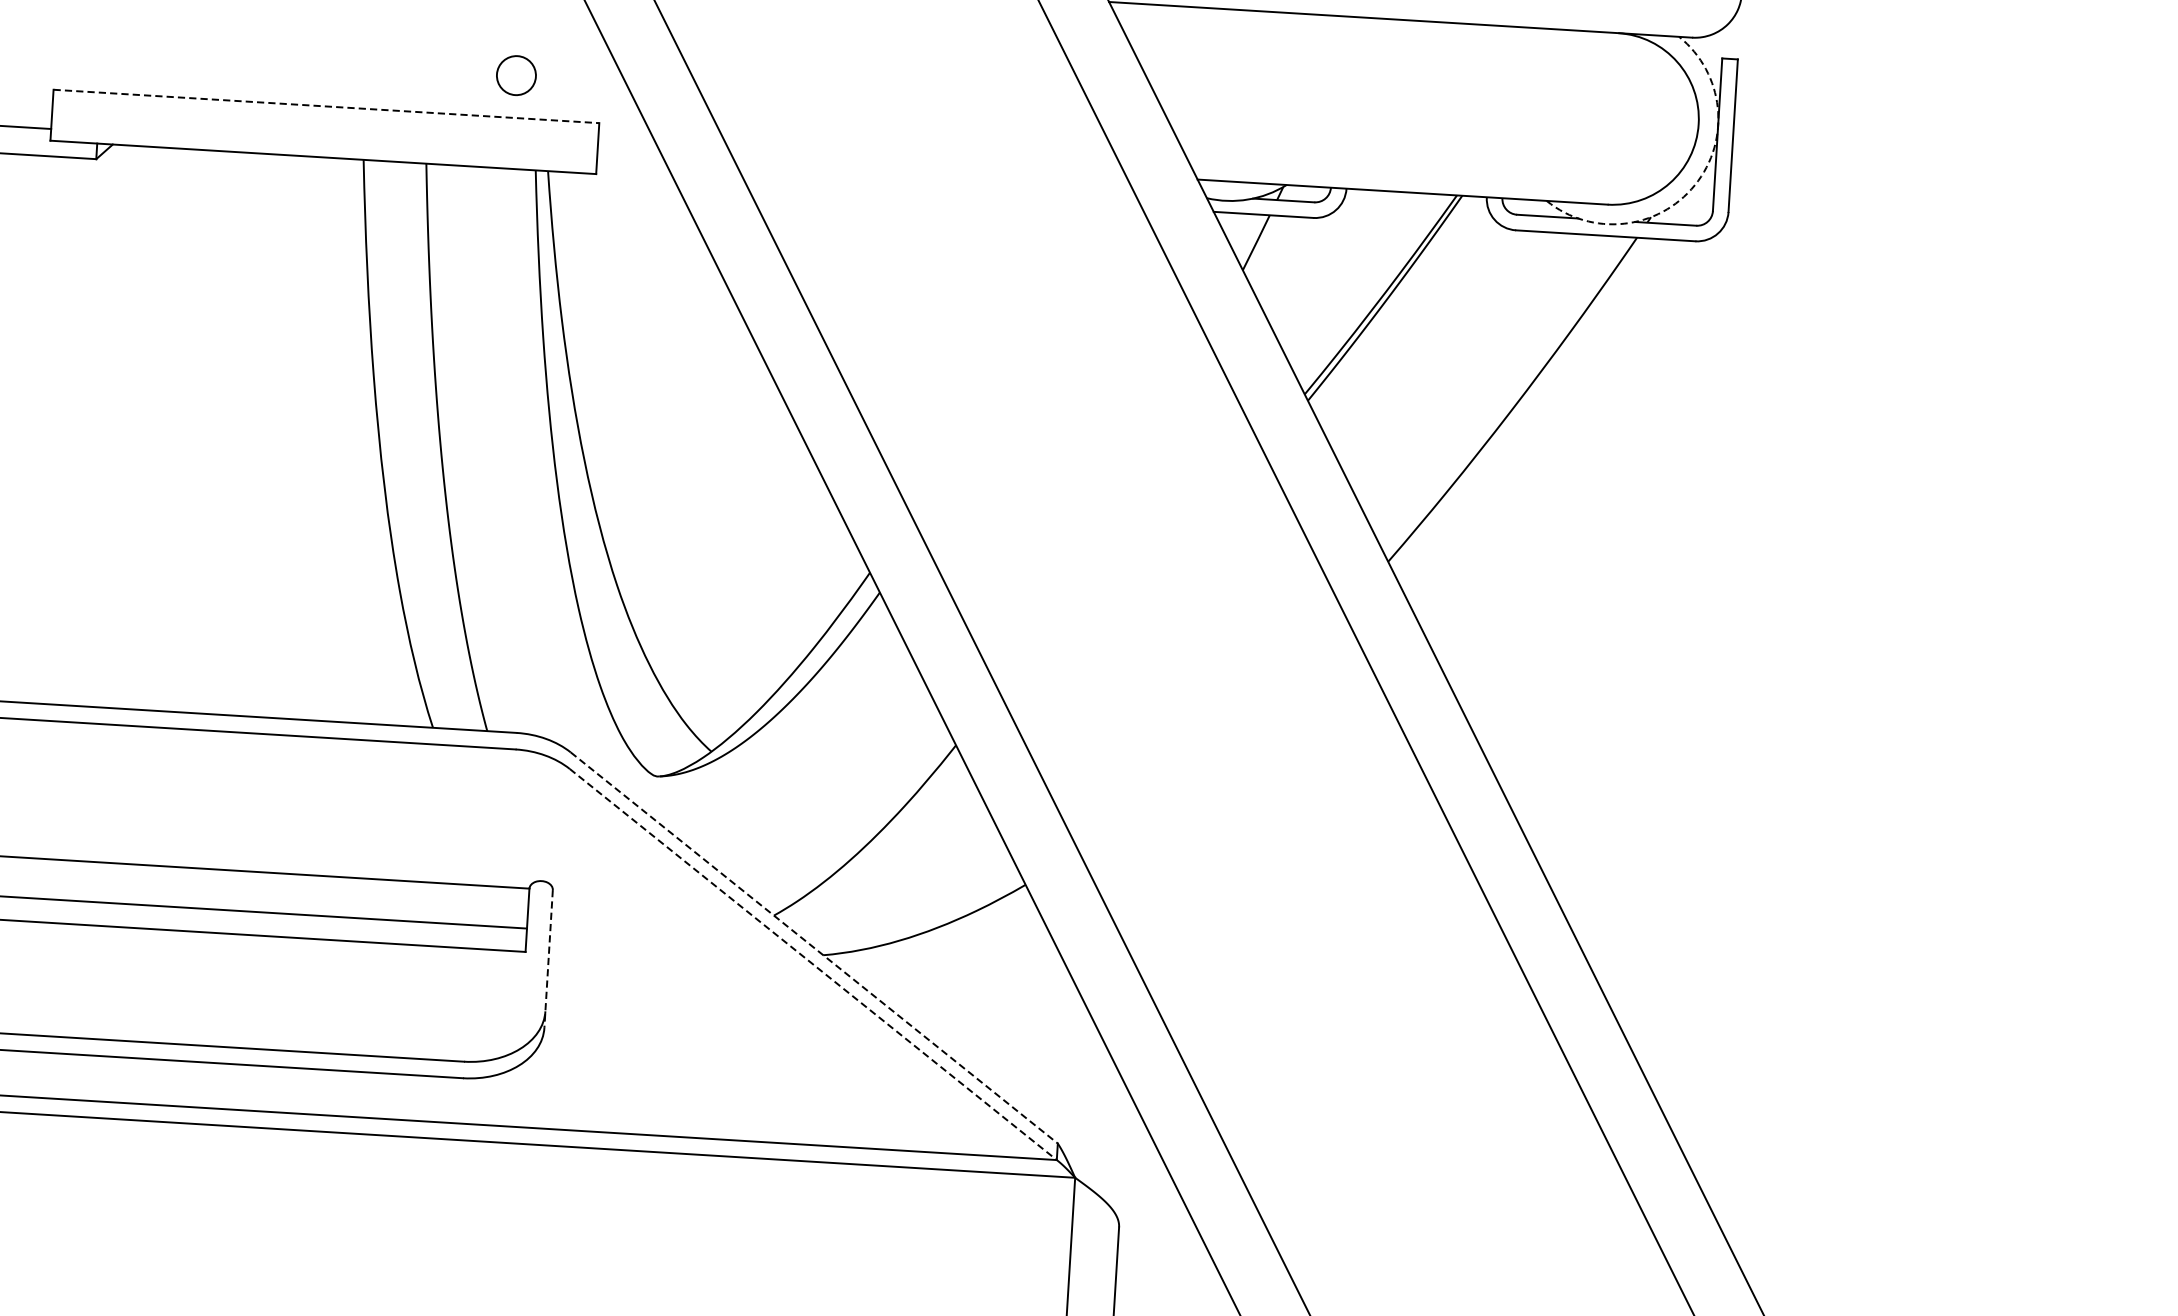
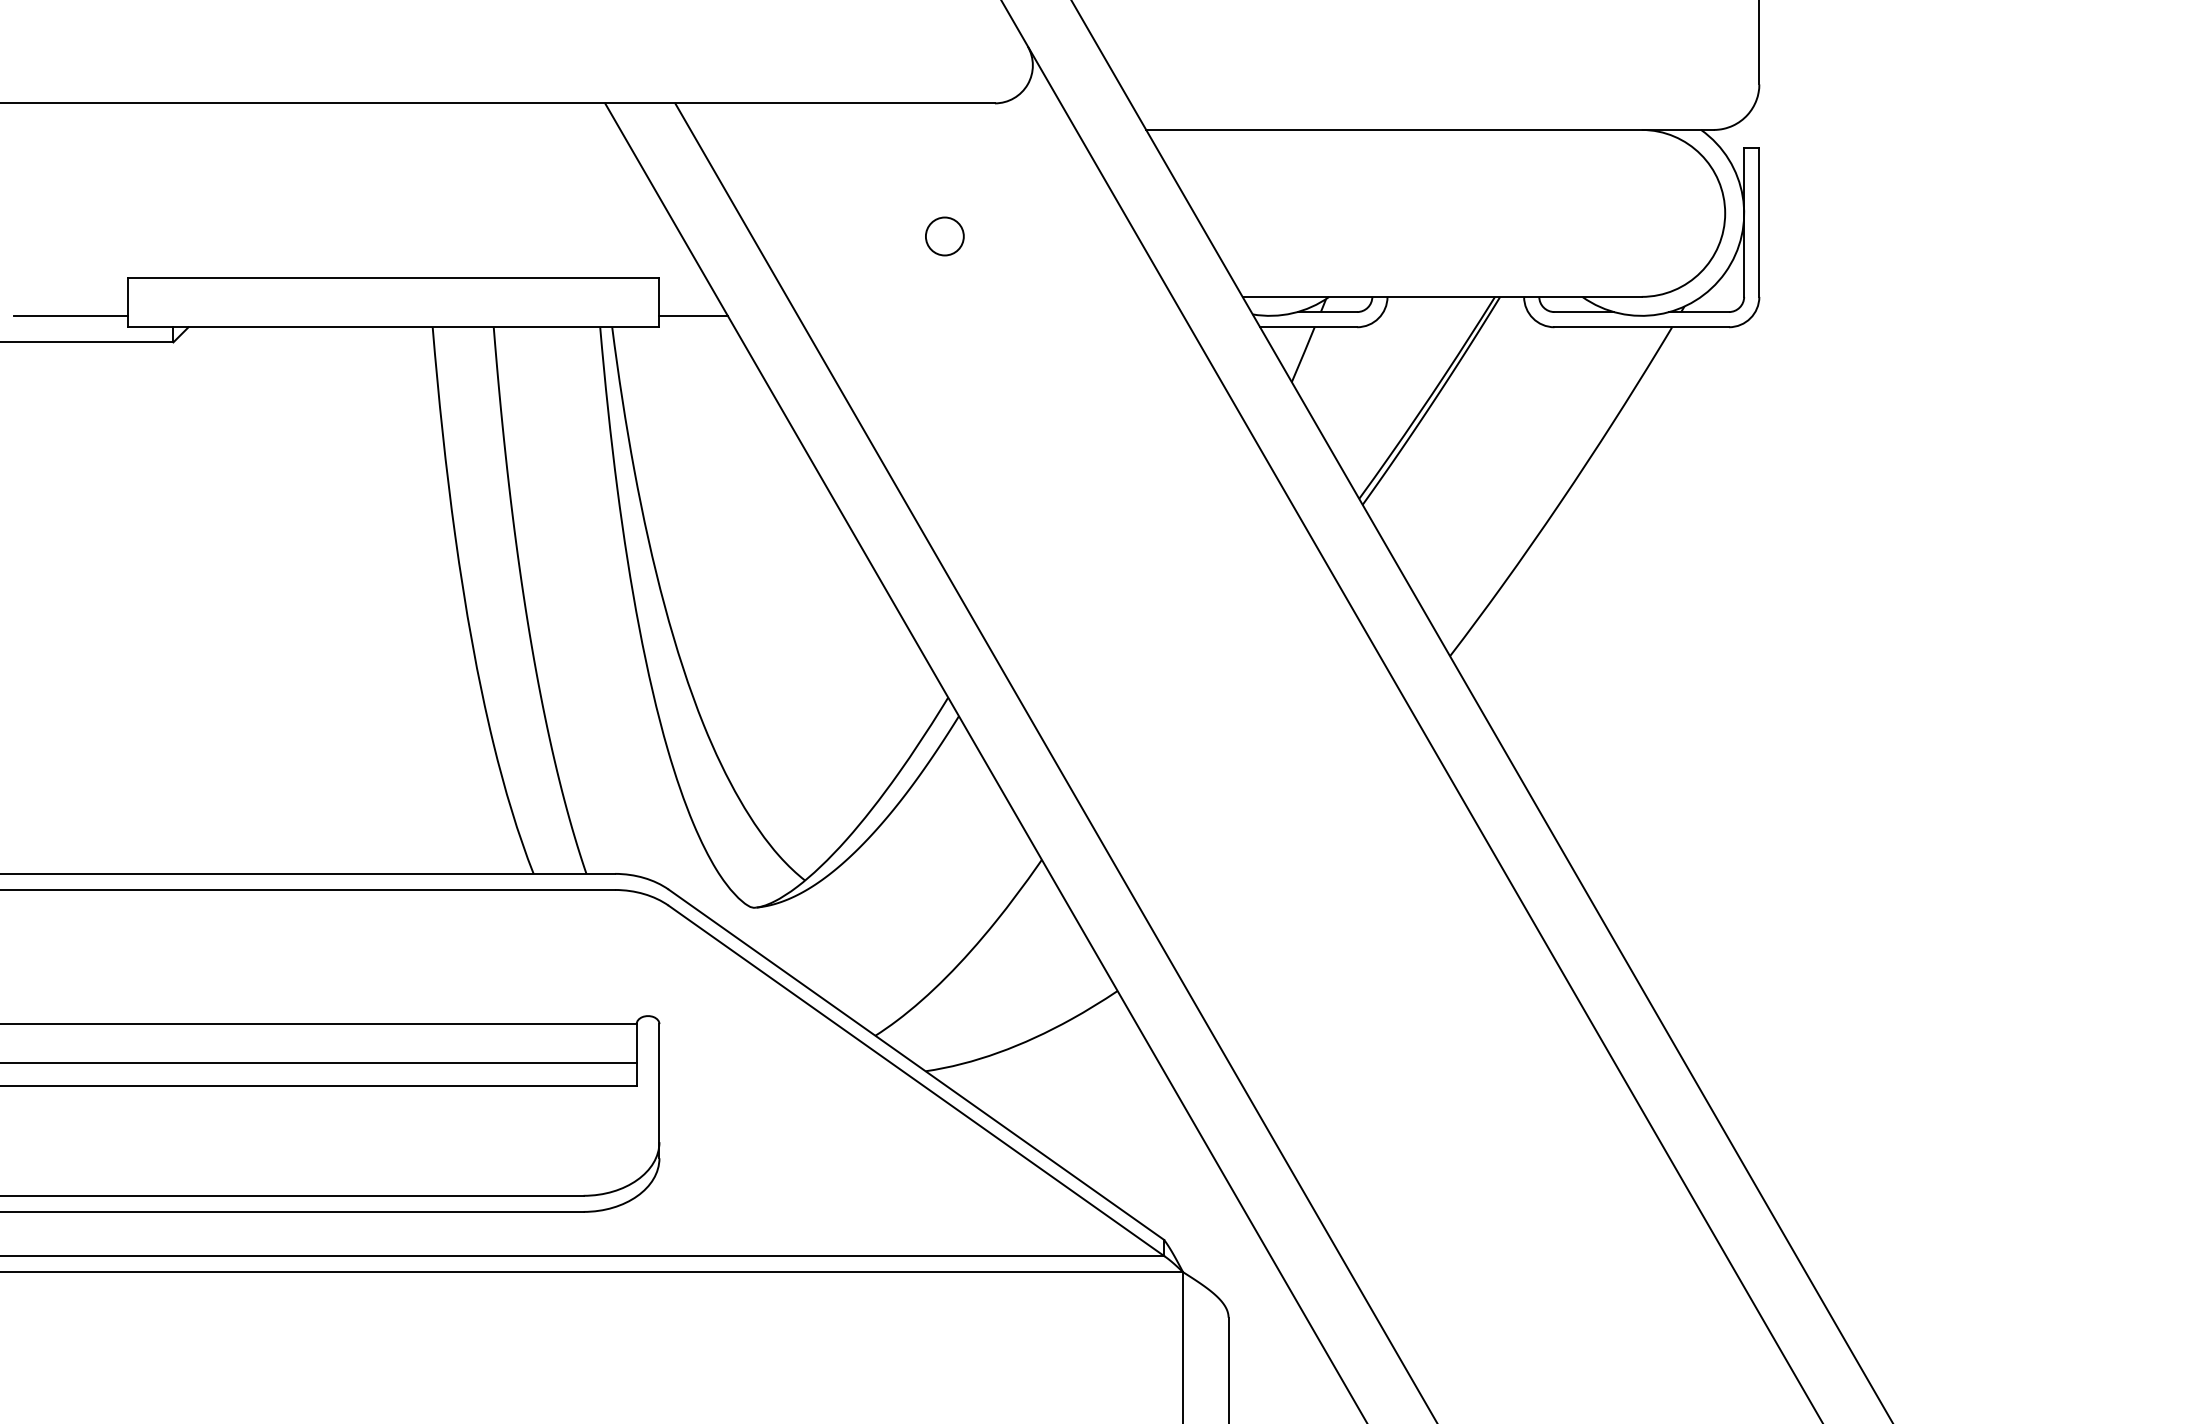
circle: (516, 75) -> (944, 236), moved
line: (326, 106) -> (393, 277), dashed -> solid
line: (632, 164) -> (693, 315), added
arc: (1695, 184) -> (1725, 272), dashed -> solid
line: (814, 948) -> (916, 1065), dashed -> solid
line: (548, 959) -> (659, 1091), dashed -> solid
line: (813, 965) -> (916, 1081), dashed -> solid

